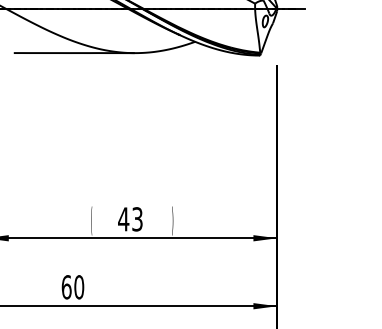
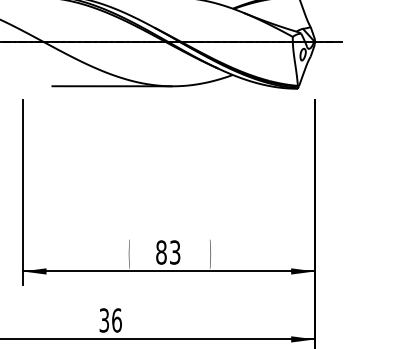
text: (123, 219) -> (161, 252), 43 -> 83
text: (72, 287) -> (110, 320), 60 -> 36

